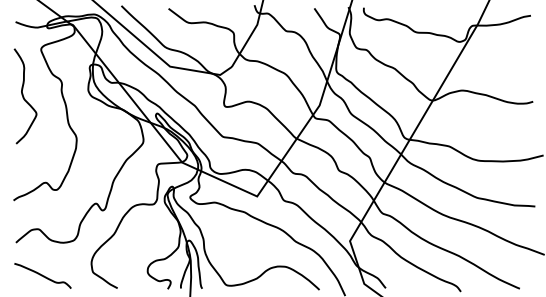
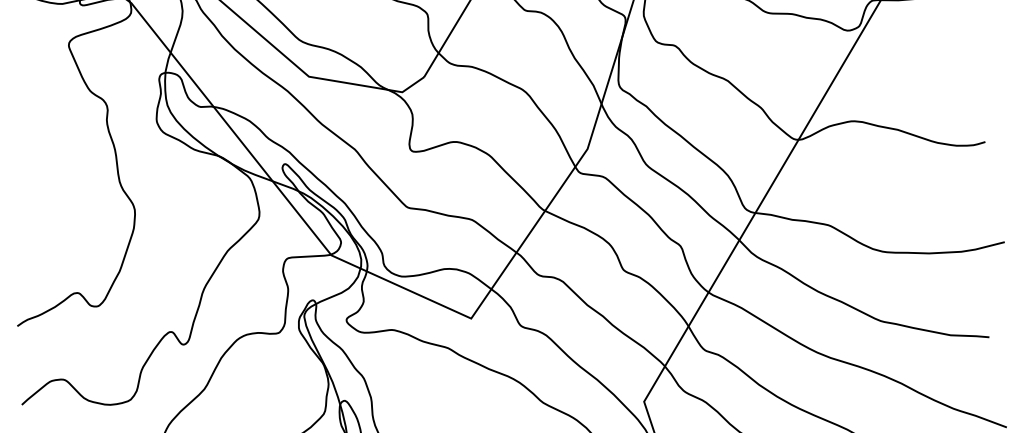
curve: (24, 96) -> (37, 132), removed

